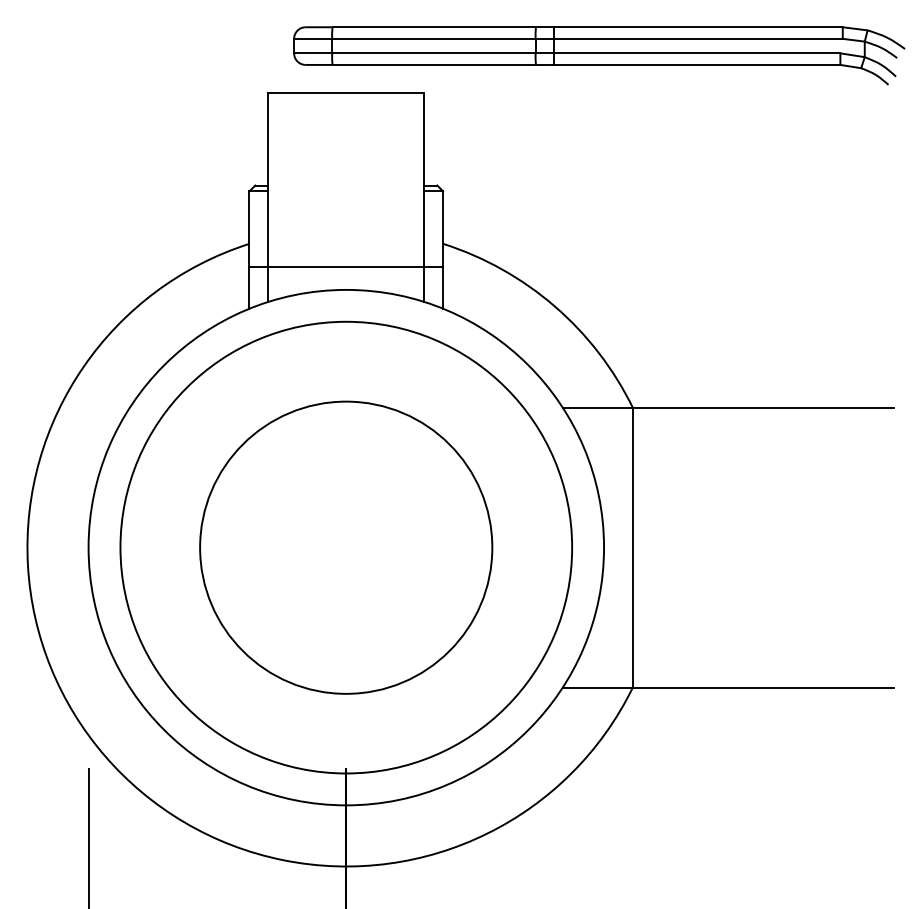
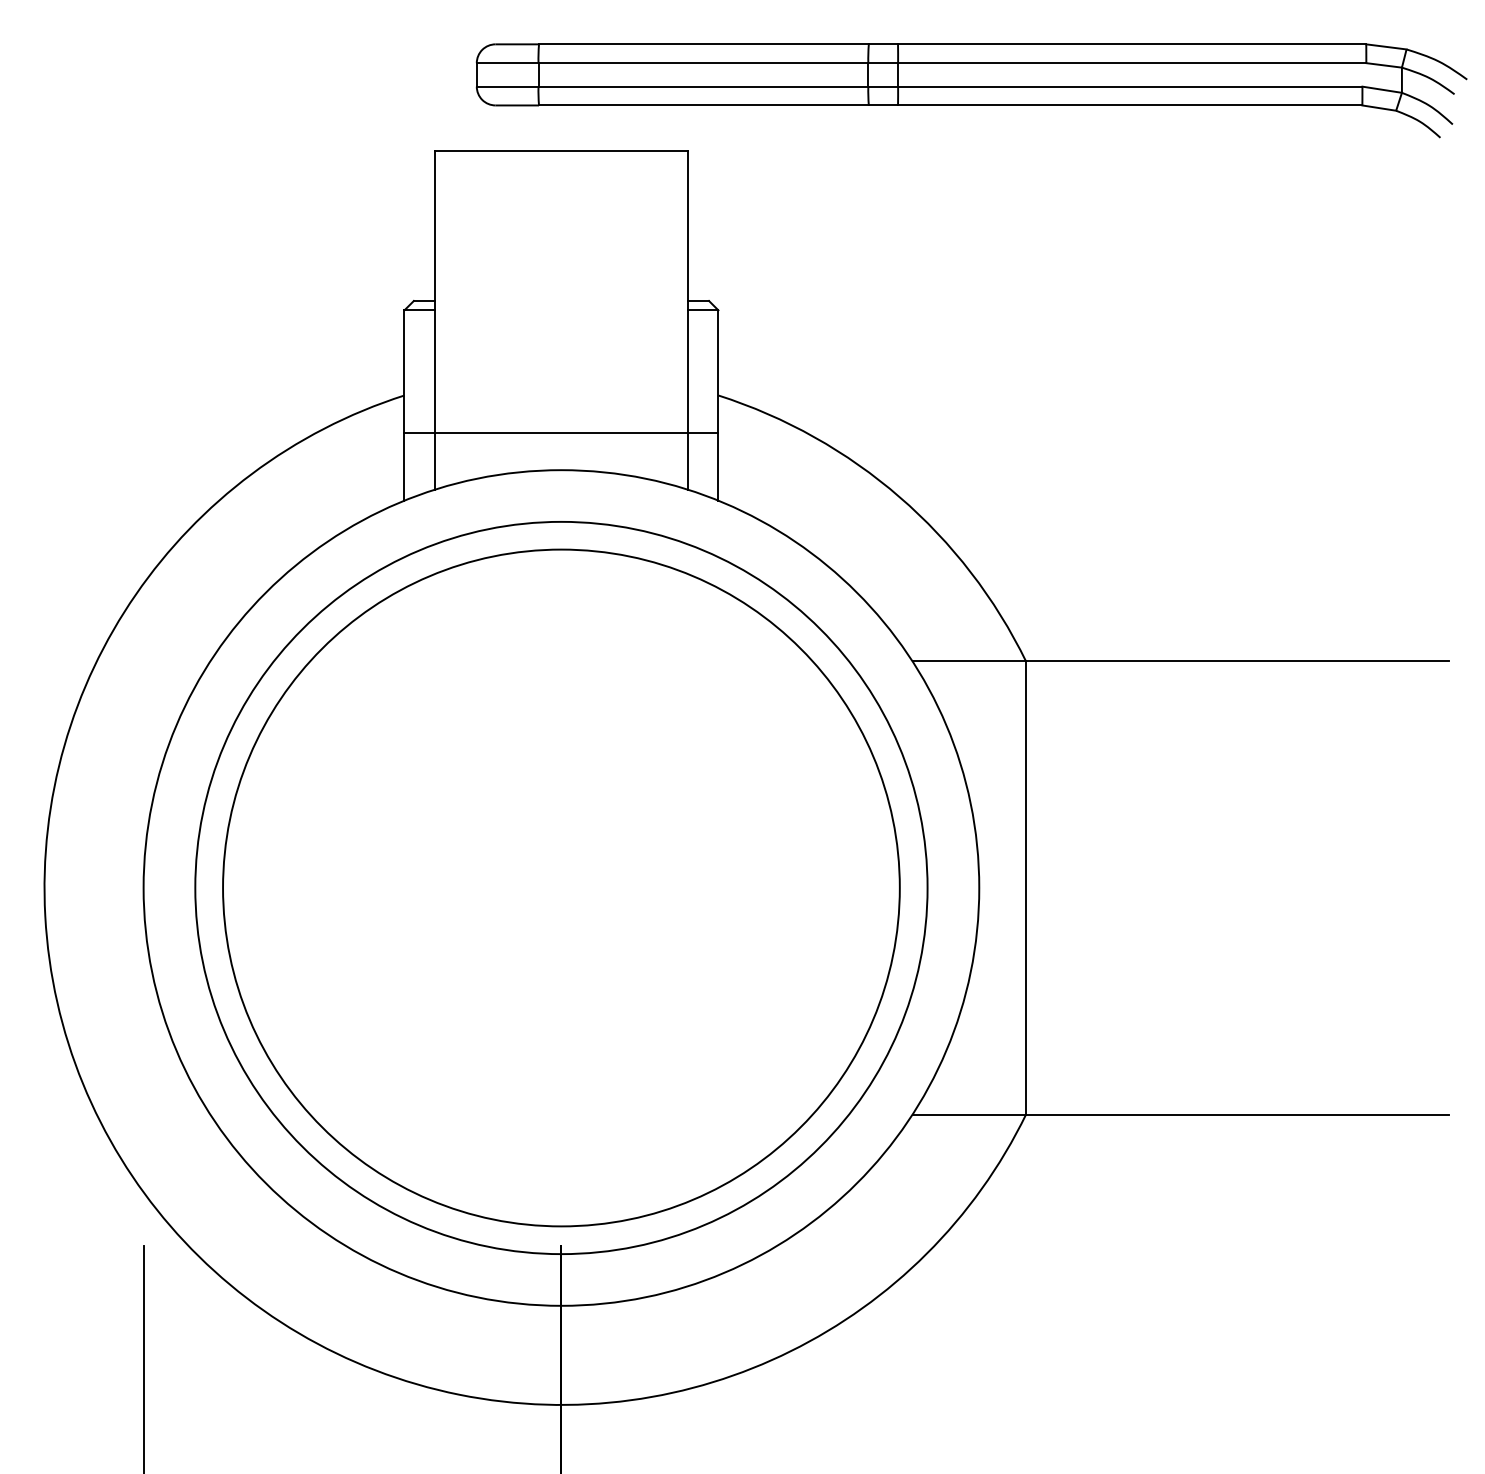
circle: (345, 547) -> (560, 887), size x1.43

